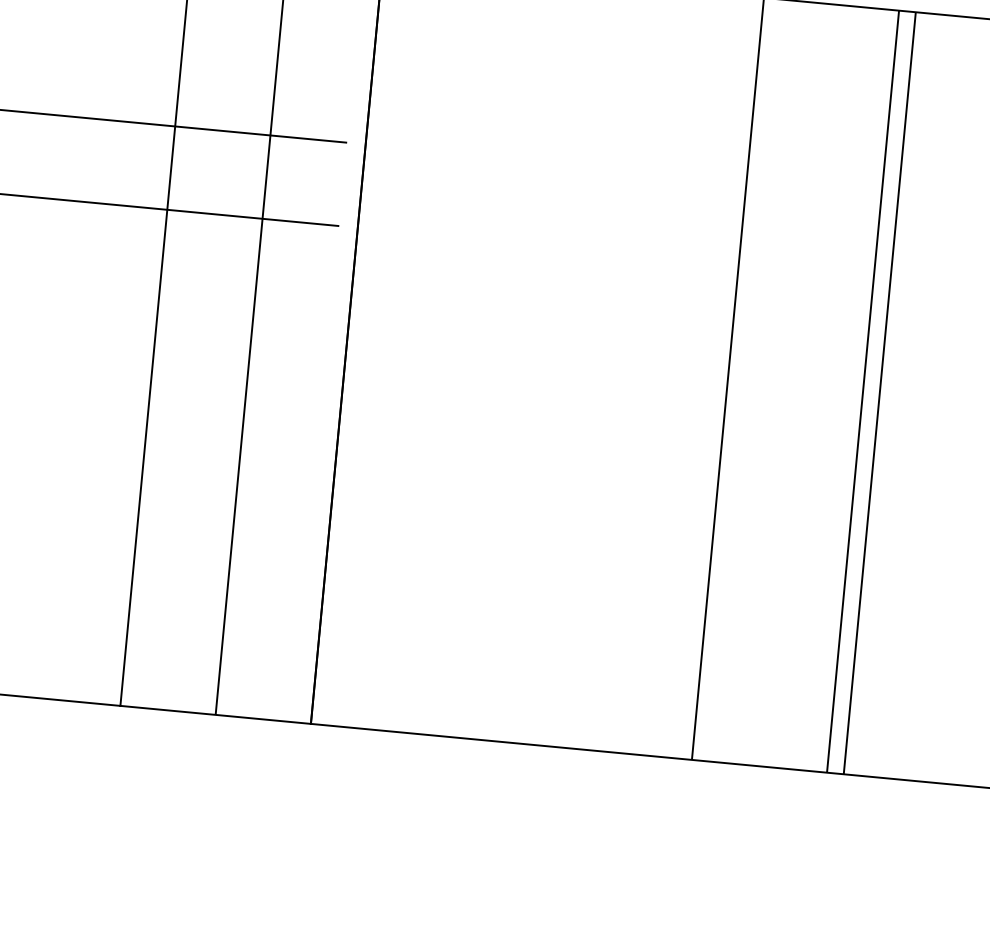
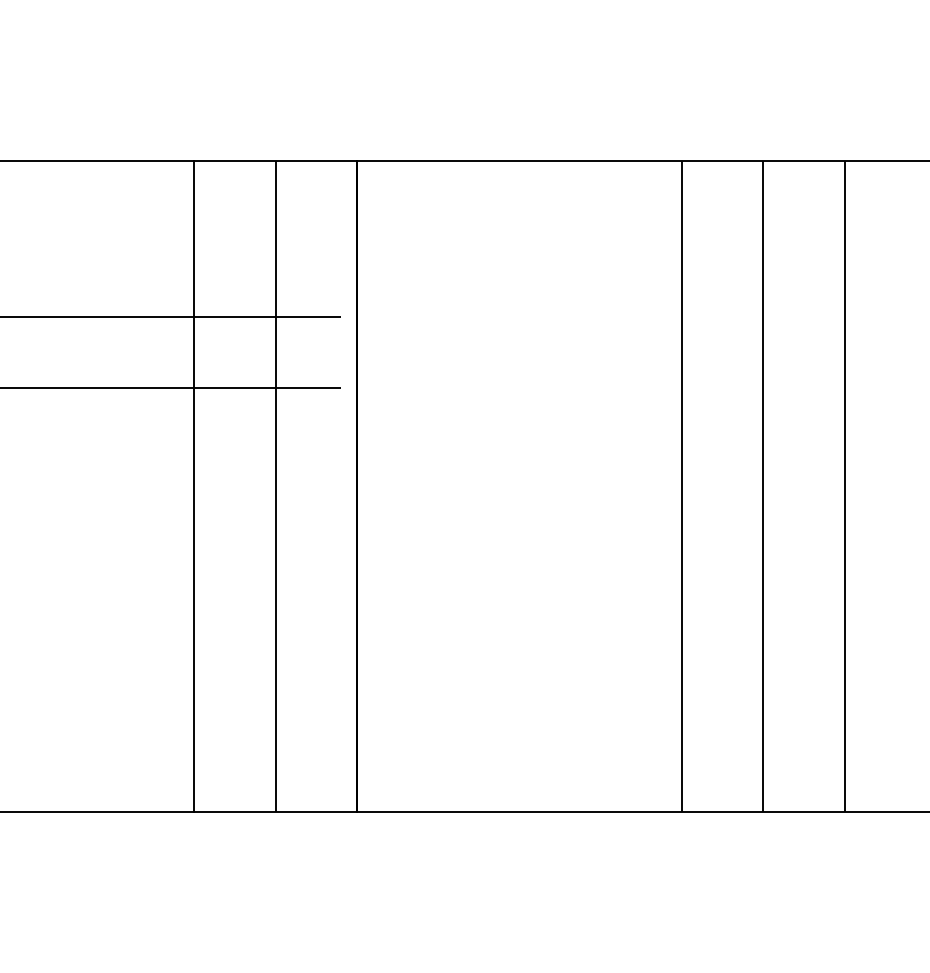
line: (863, 391) -> (763, 486), moved
line: (879, 393) -> (844, 486), moved

